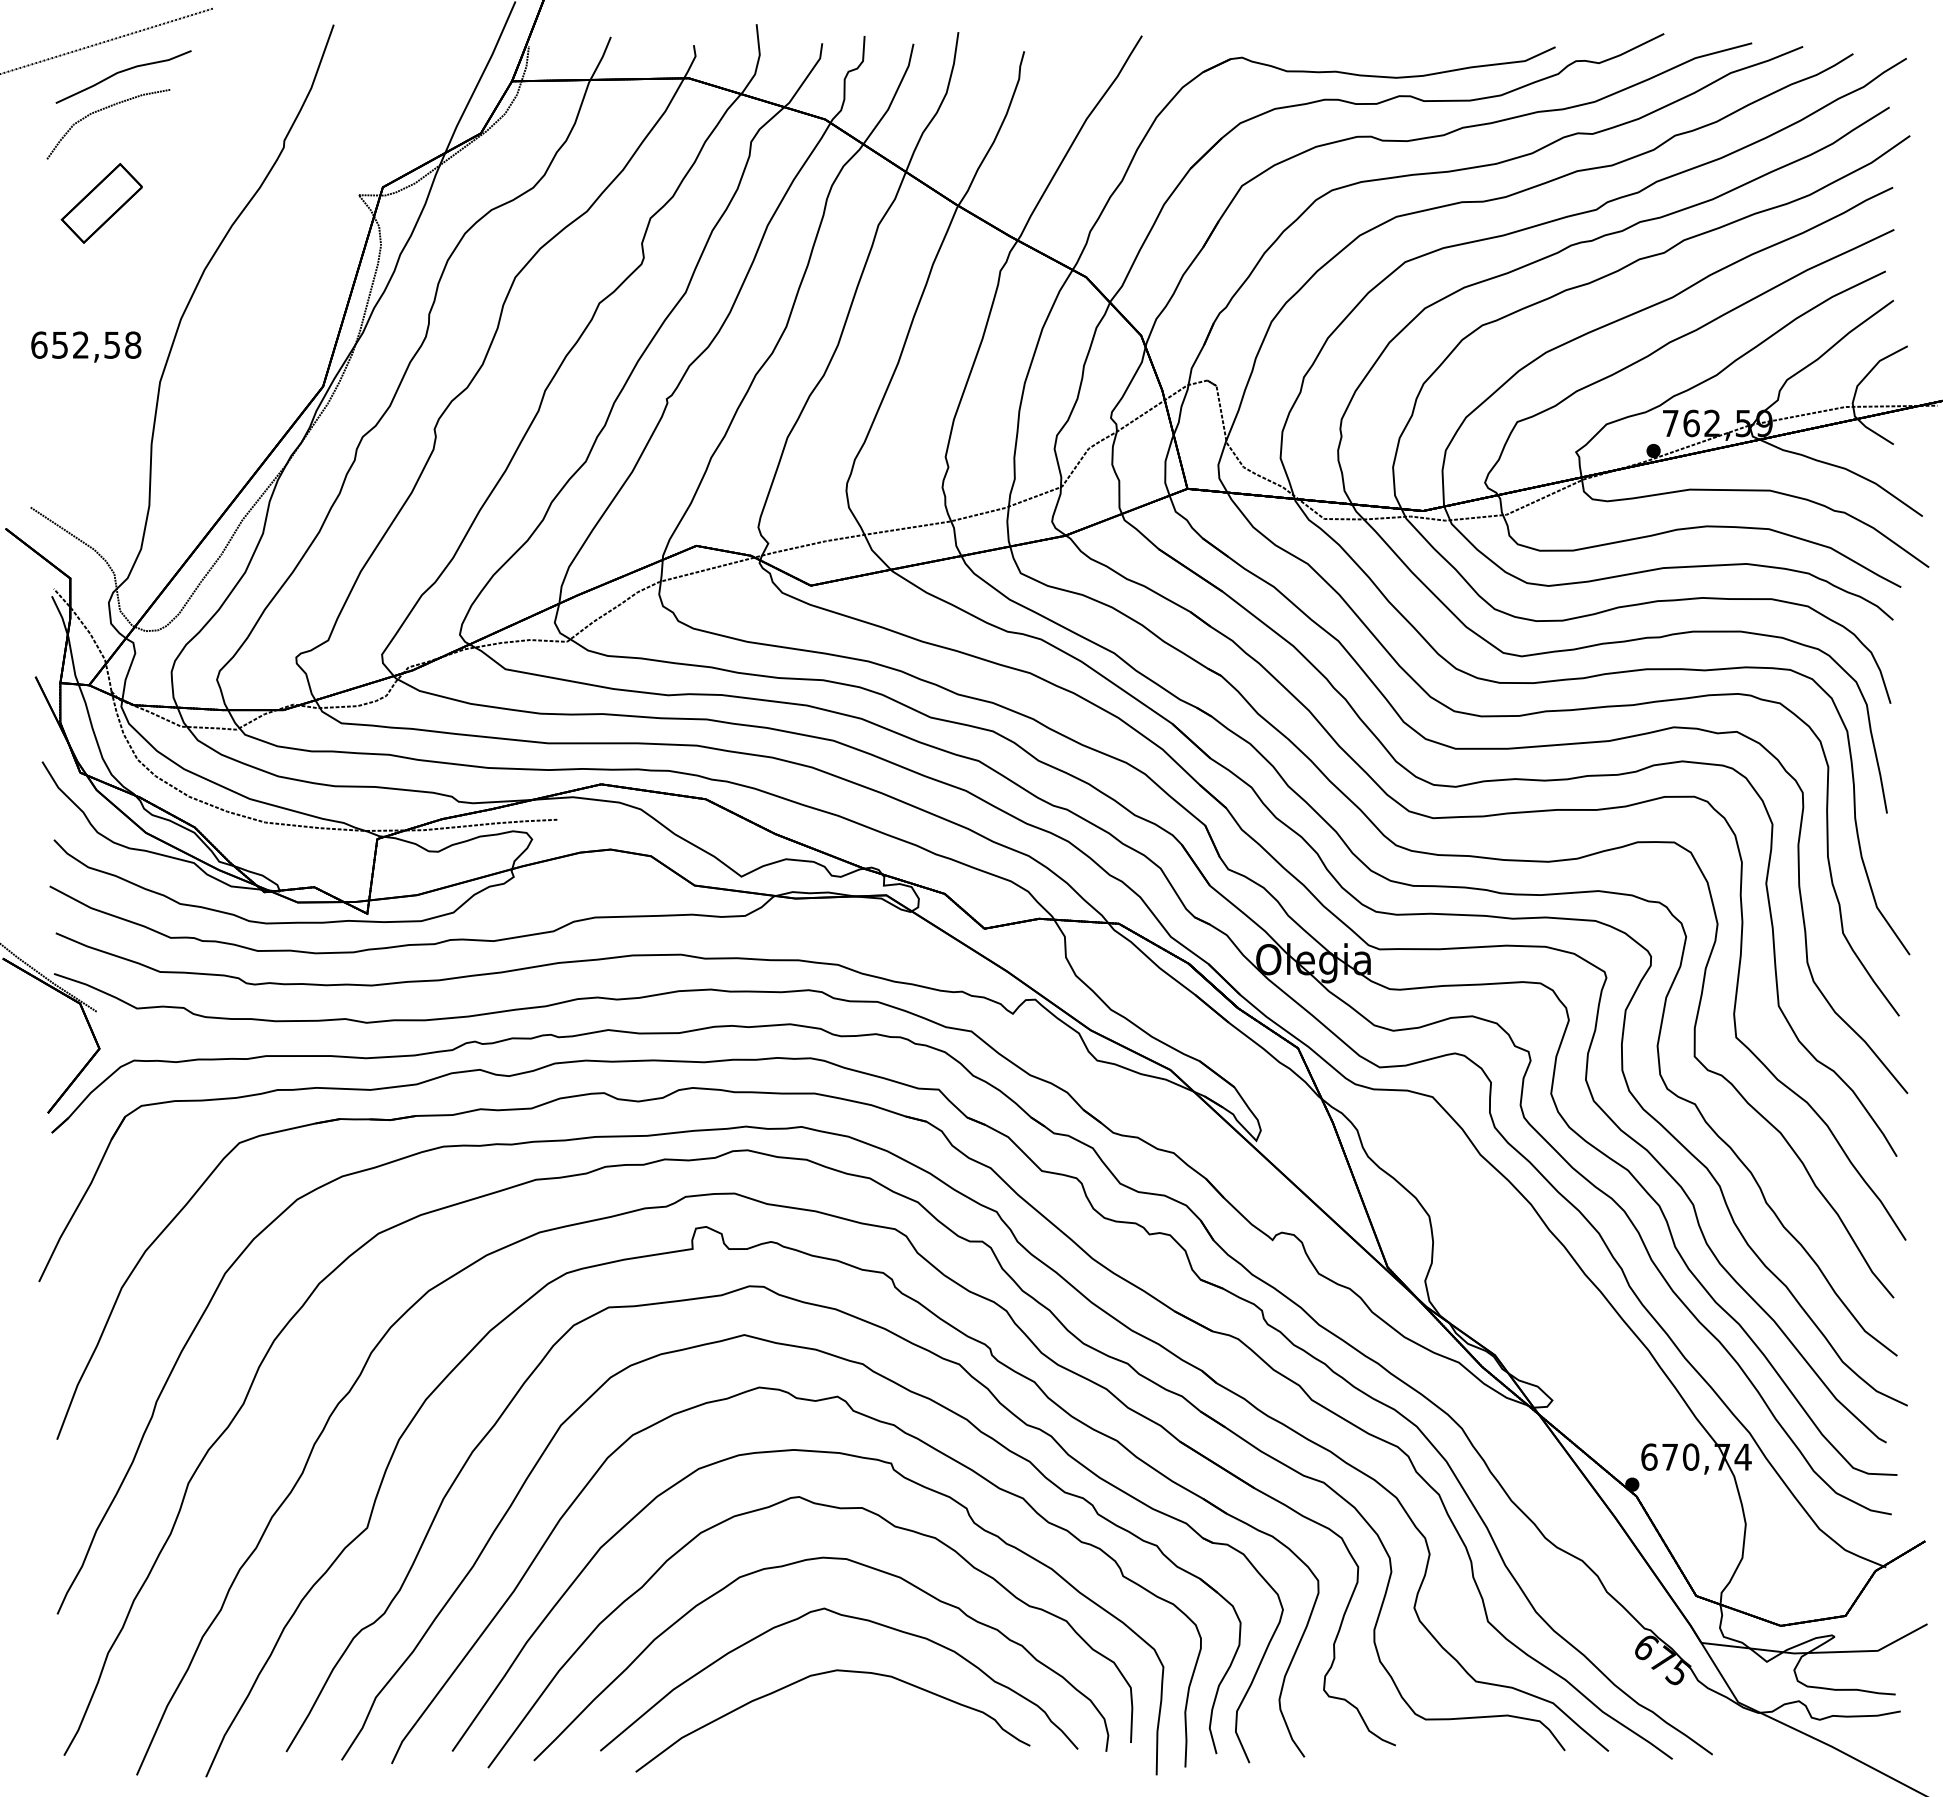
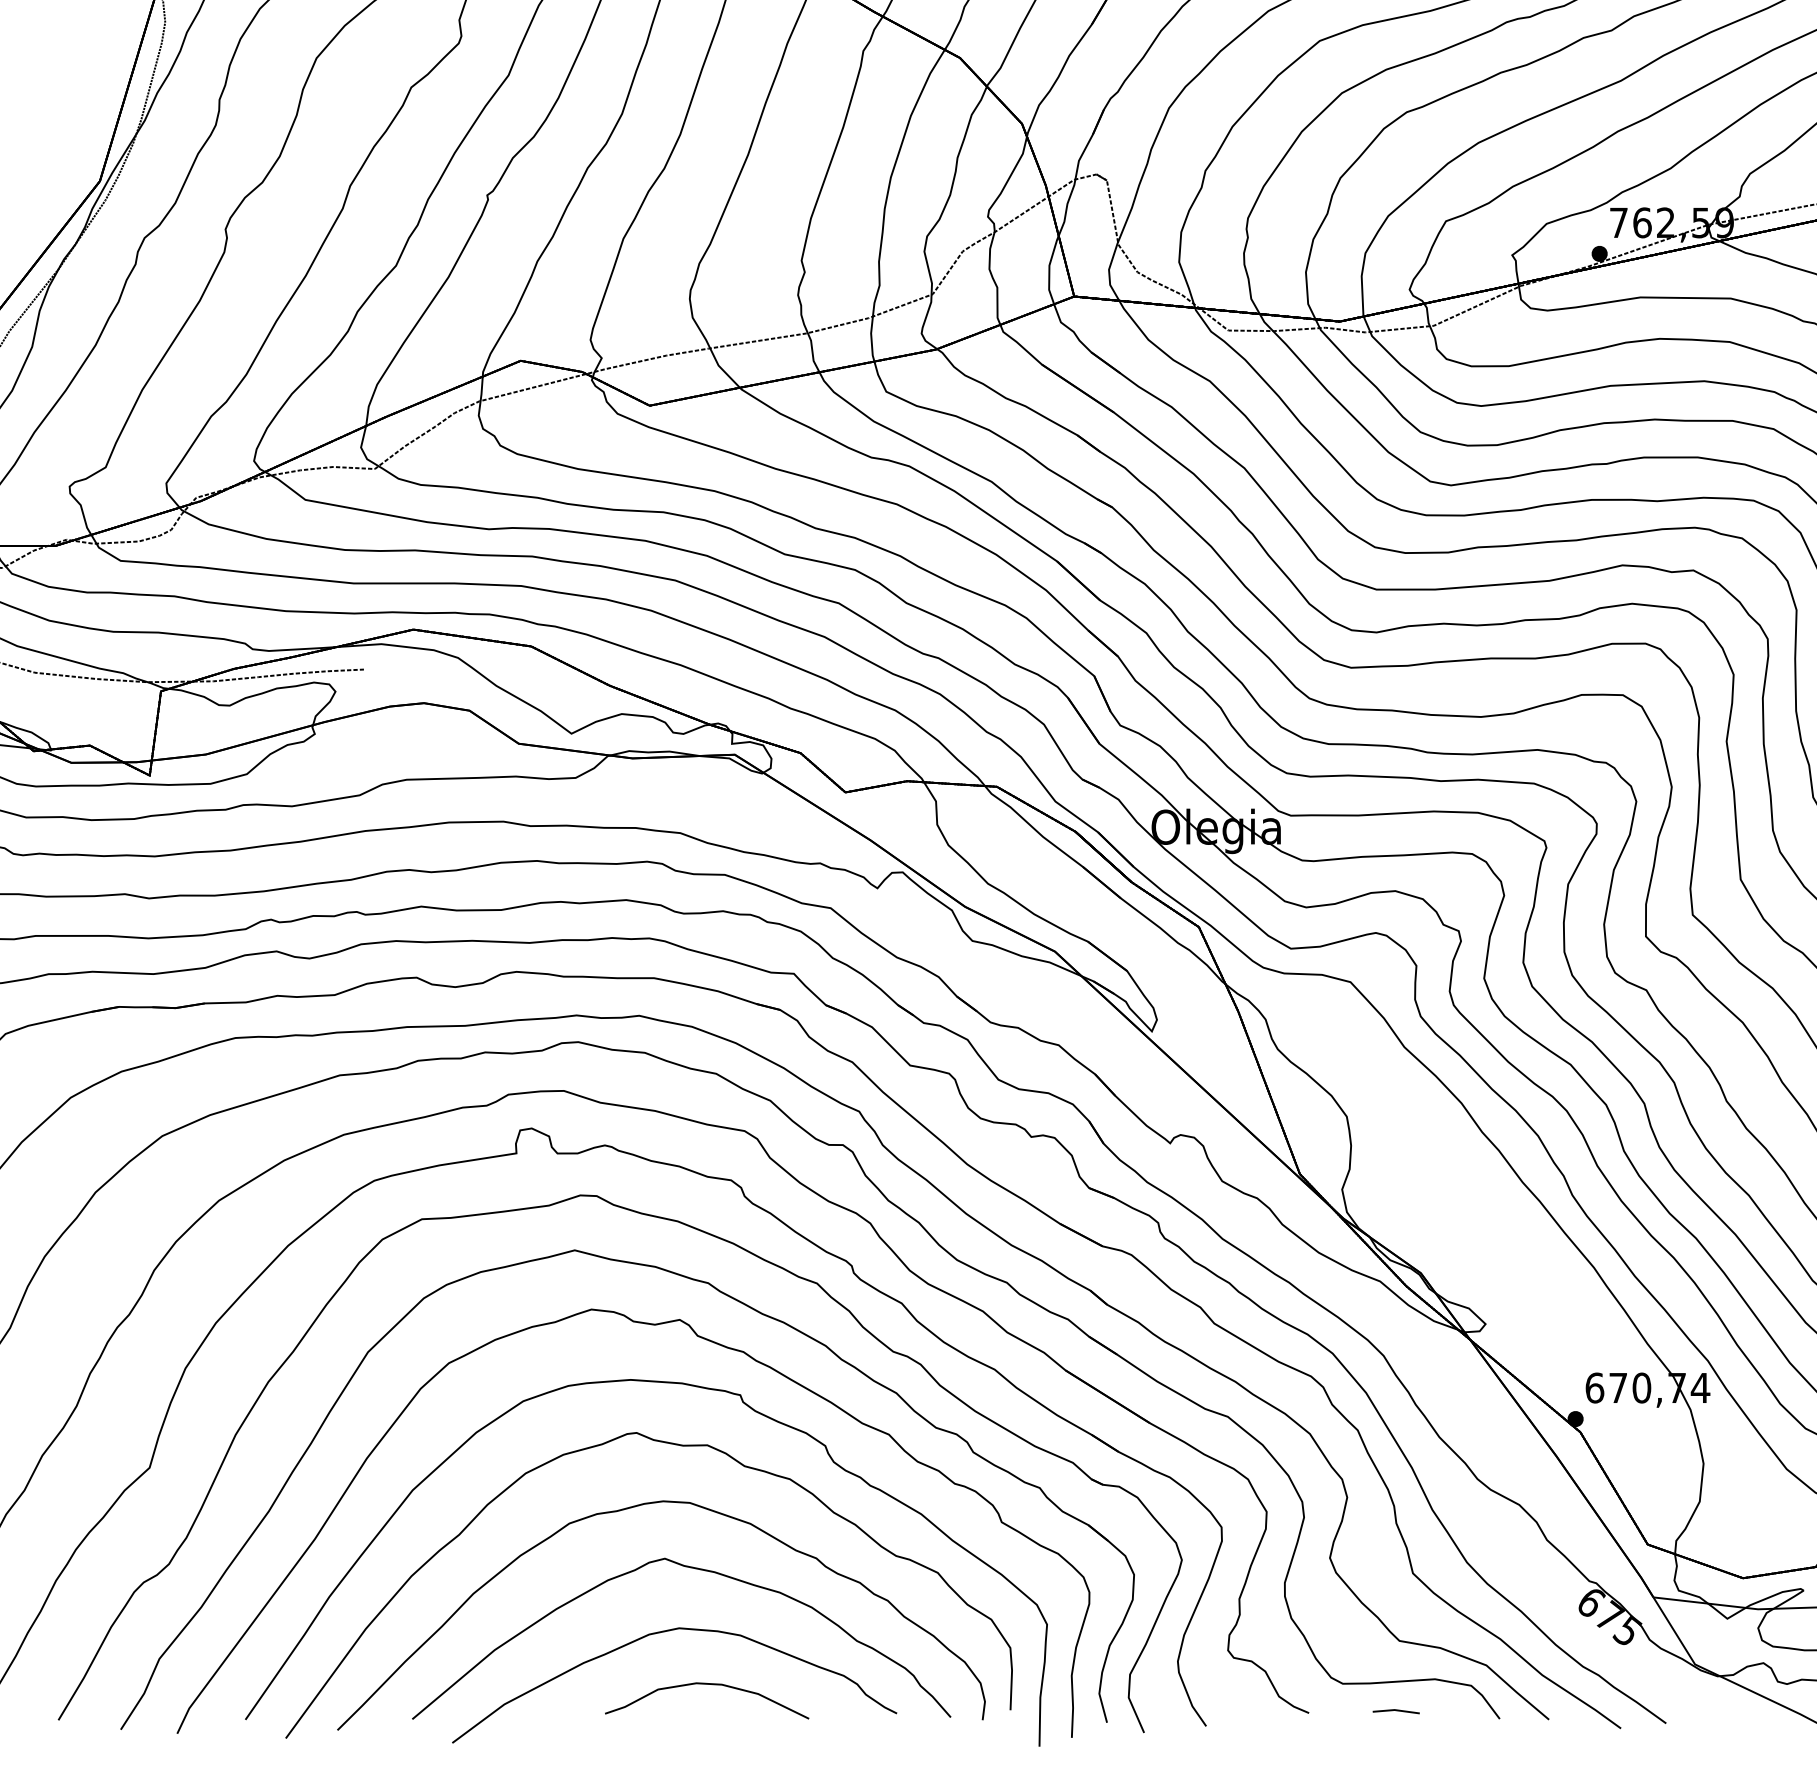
part: (861, 1720) -> (706, 1684), added
line: (1473, 1743) -> (1396, 1710), added

